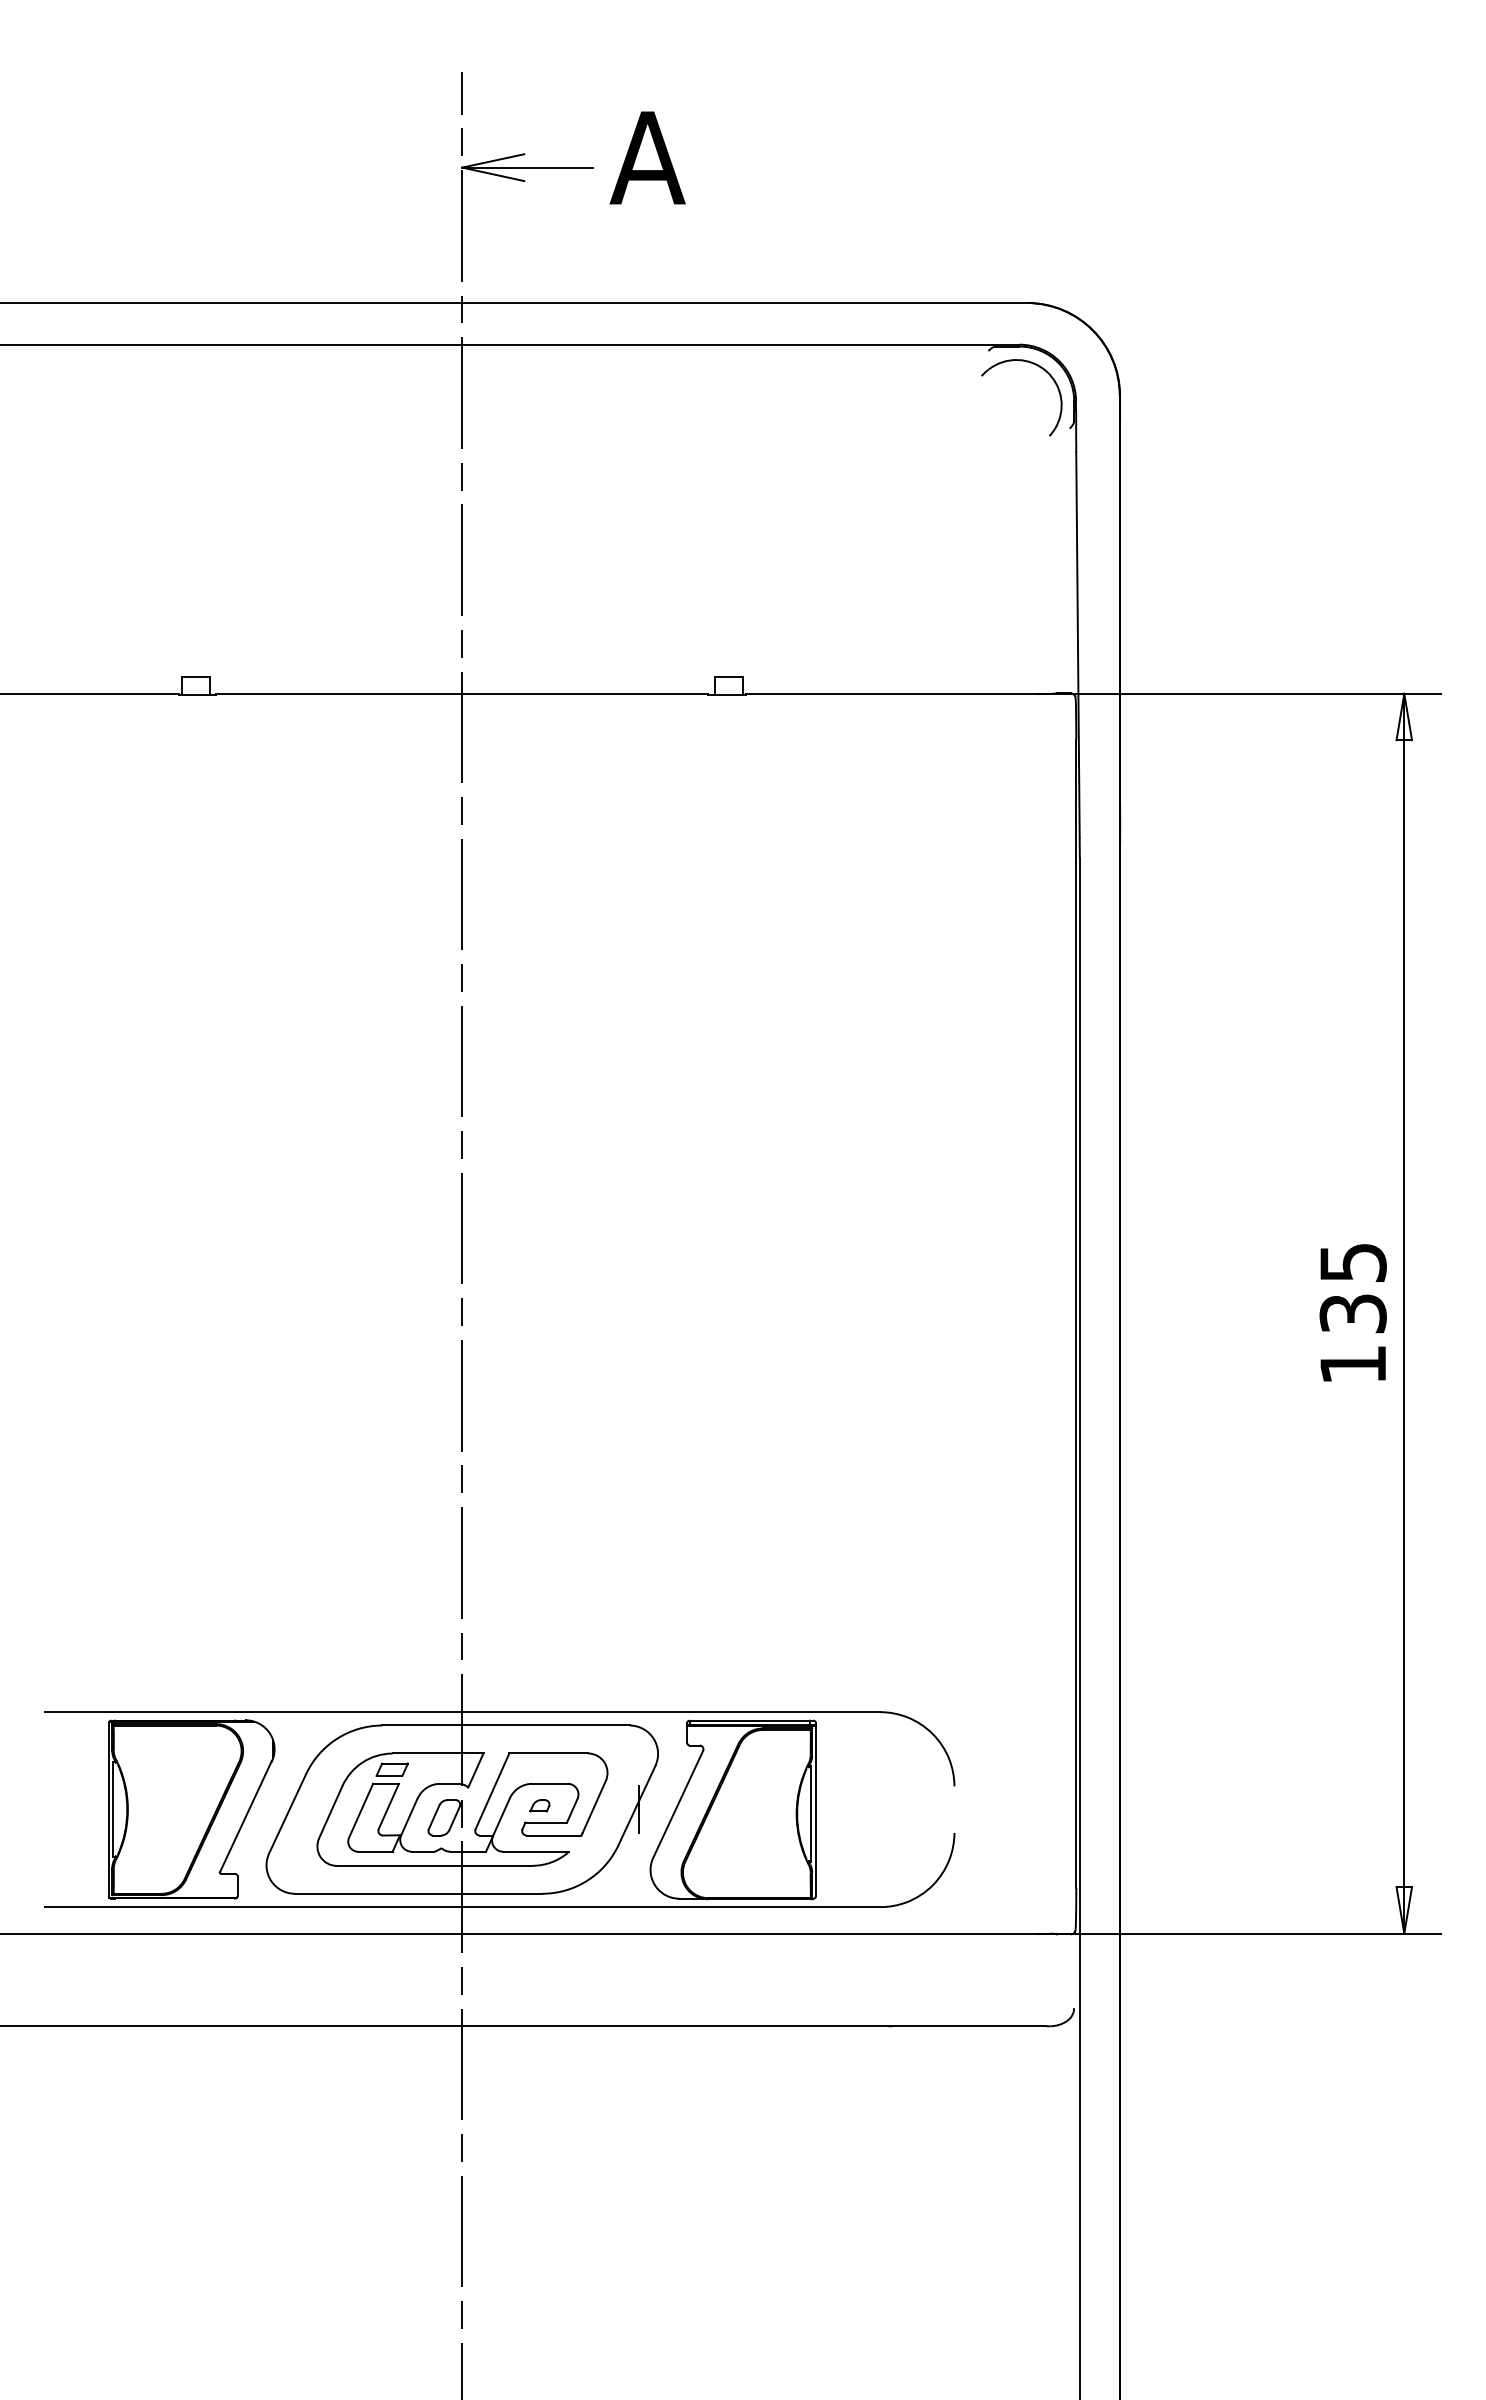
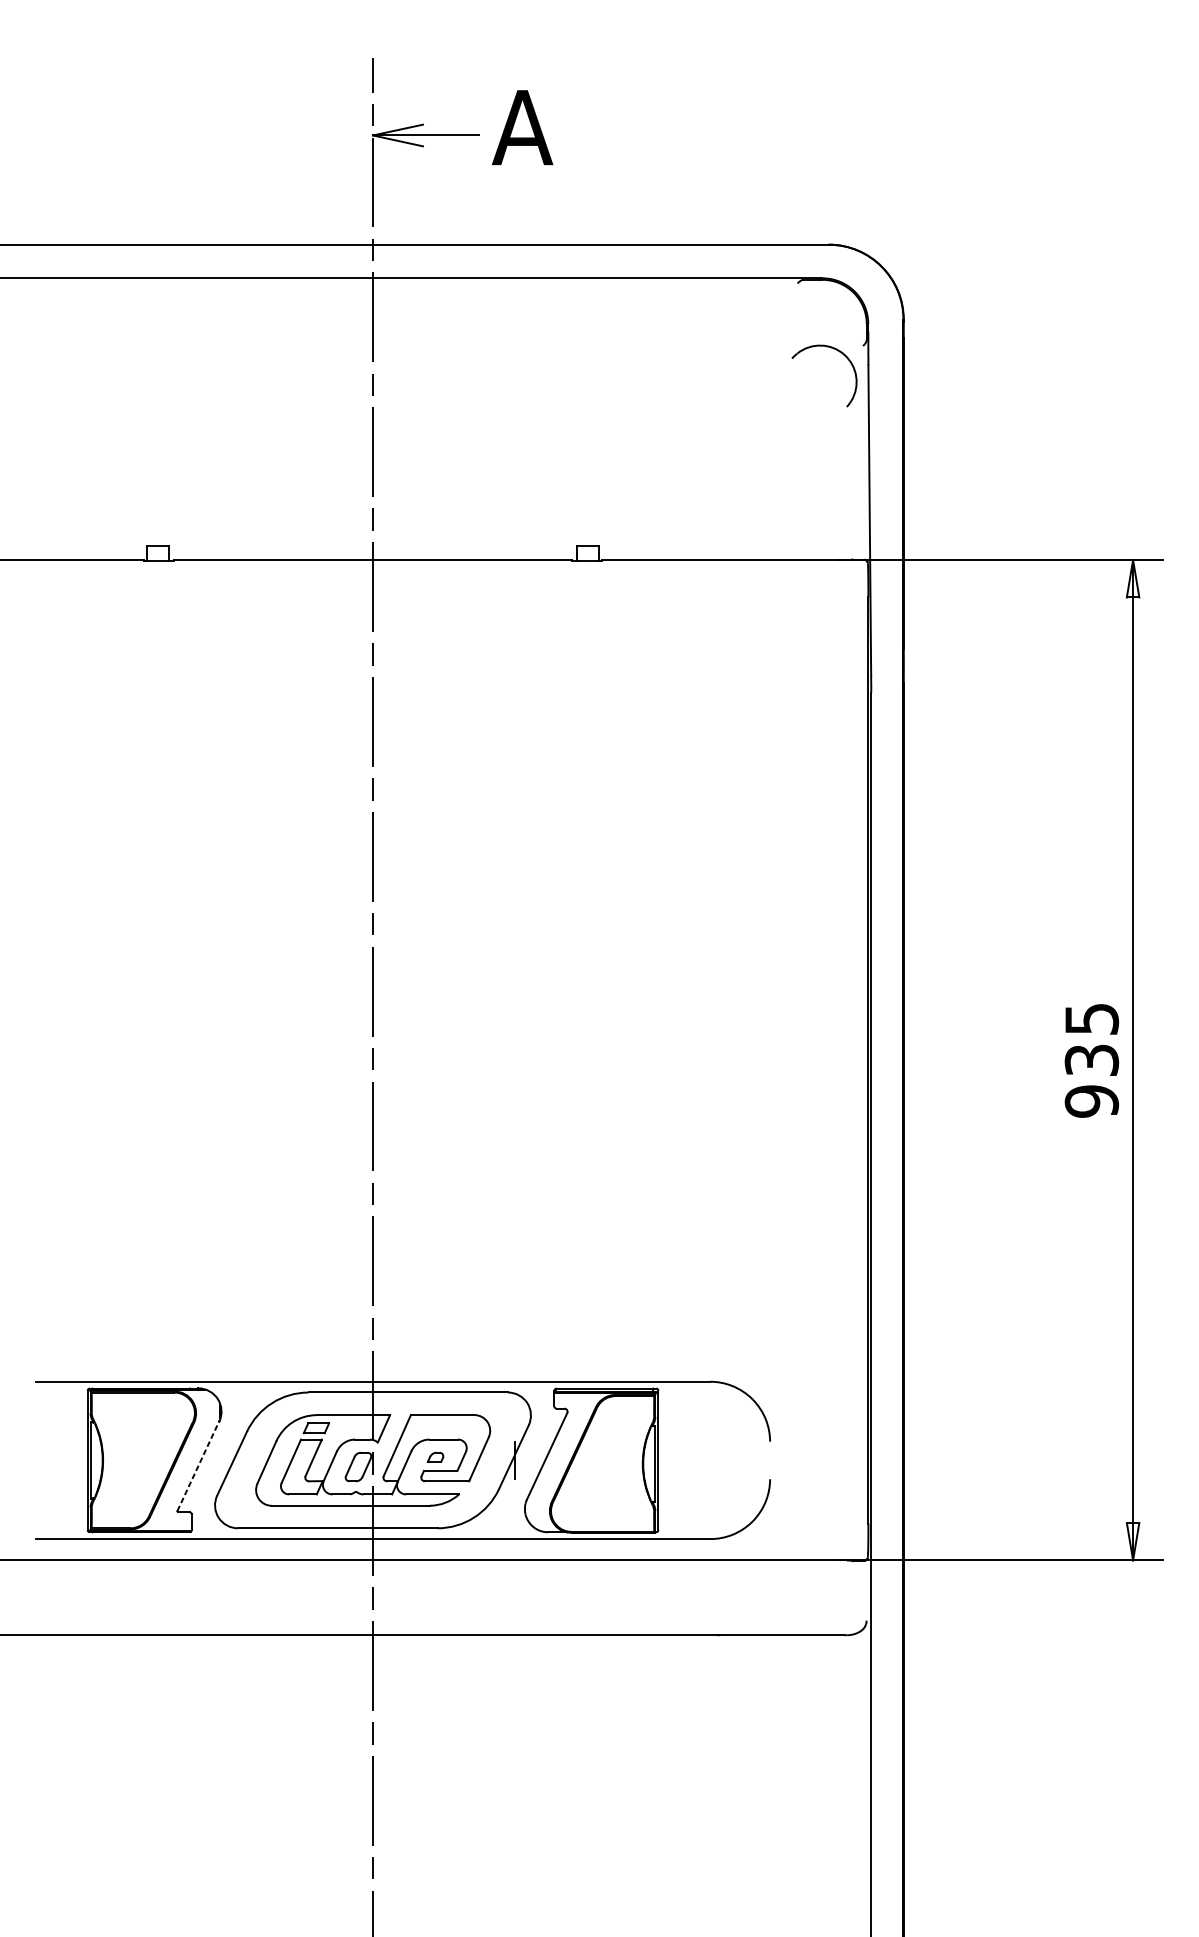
part: (1040, 368) -> (839, 352), moved
text: (1352, 1364) -> (1091, 1101), 135 -> 935
line: (245, 1816) -> (198, 1465), solid -> dashed

